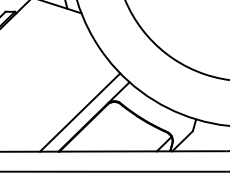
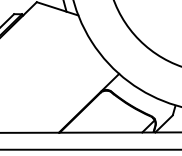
line: (80, 112) -> (77, 99), removed

